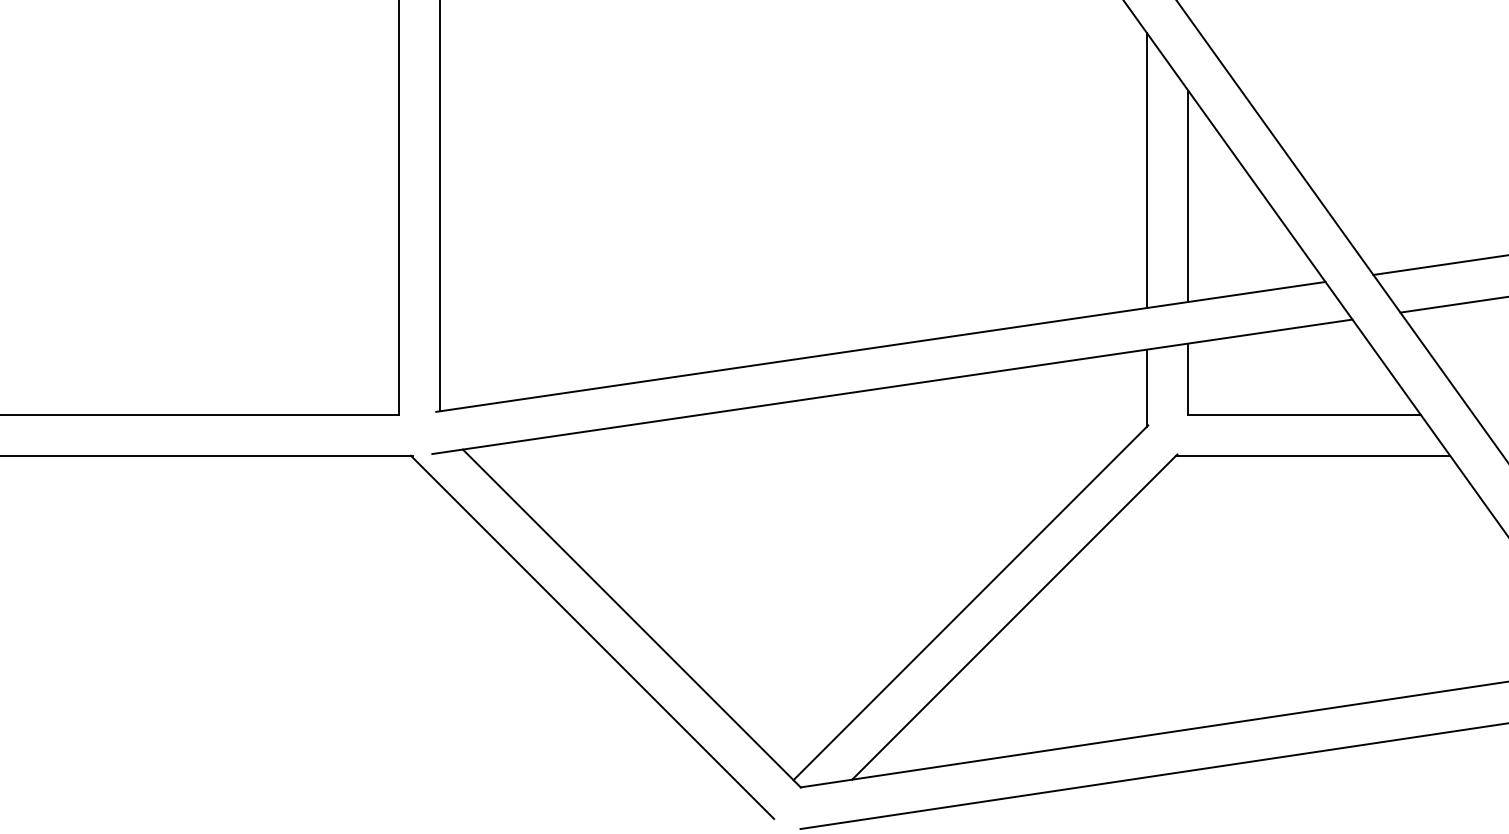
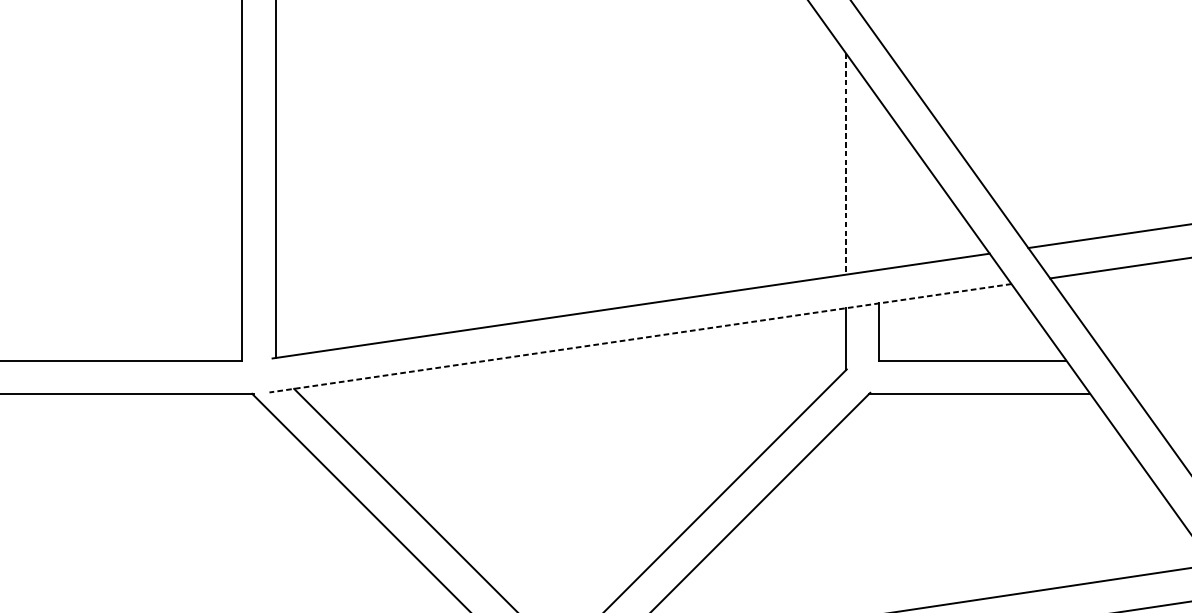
line: (1147, 171) -> (846, 164), solid -> dashed
line: (1188, 196) -> (879, 184), removed
line: (892, 386) -> (640, 338), solid -> dashed

